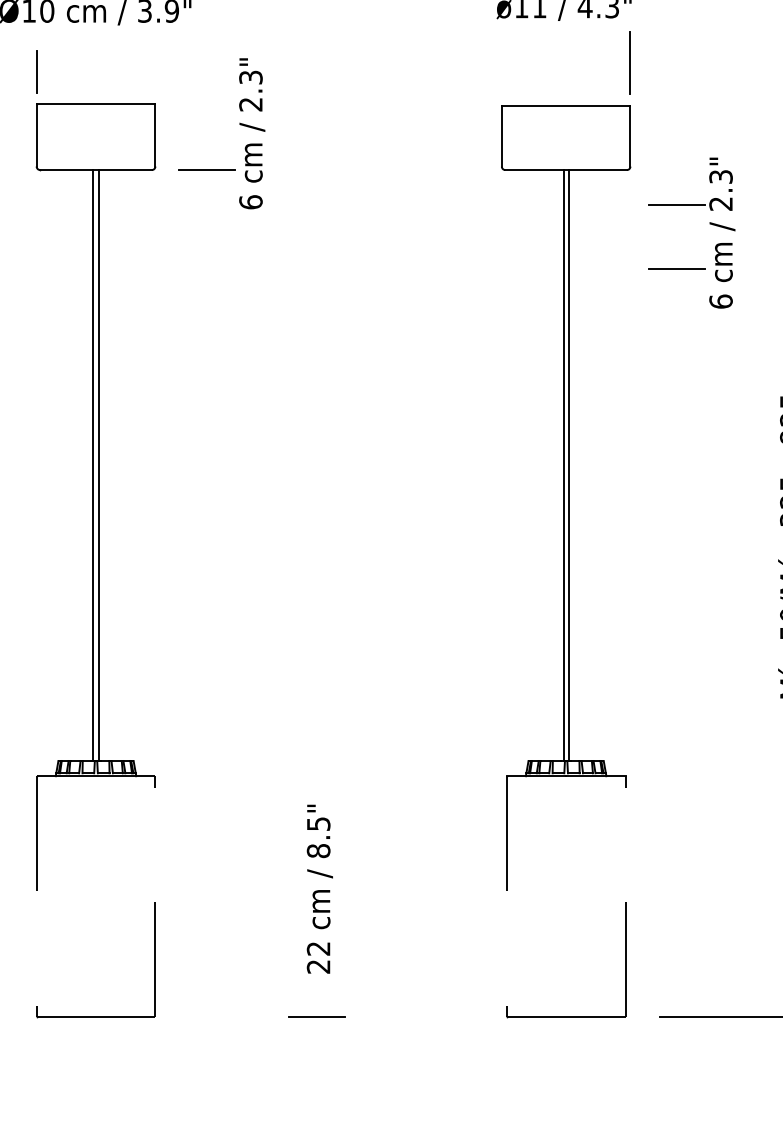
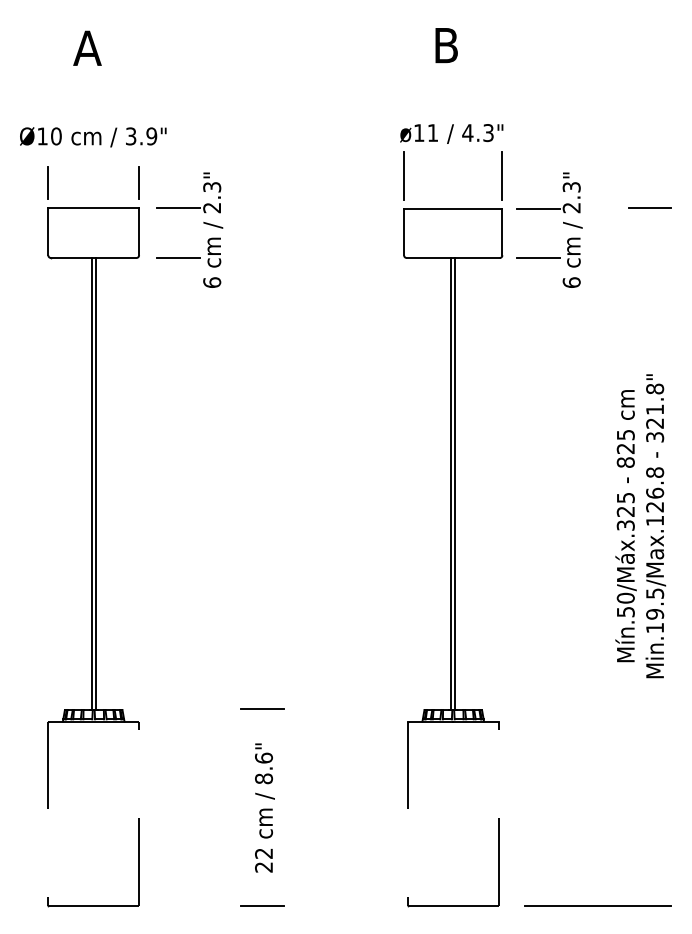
line: (502, 63) -> (404, 176), added
line: (155, 71) -> (139, 182), added
line: (206, 104) -> (178, 207), added
part: (710, 224) -> (563, 223), moved
line: (316, 760) -> (262, 709), added
text: (319, 823) -> (264, 757), 8.5" -> 8.6"

